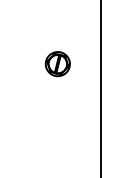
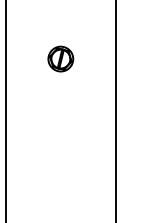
part: (57, 63) -> (60, 58), moved

